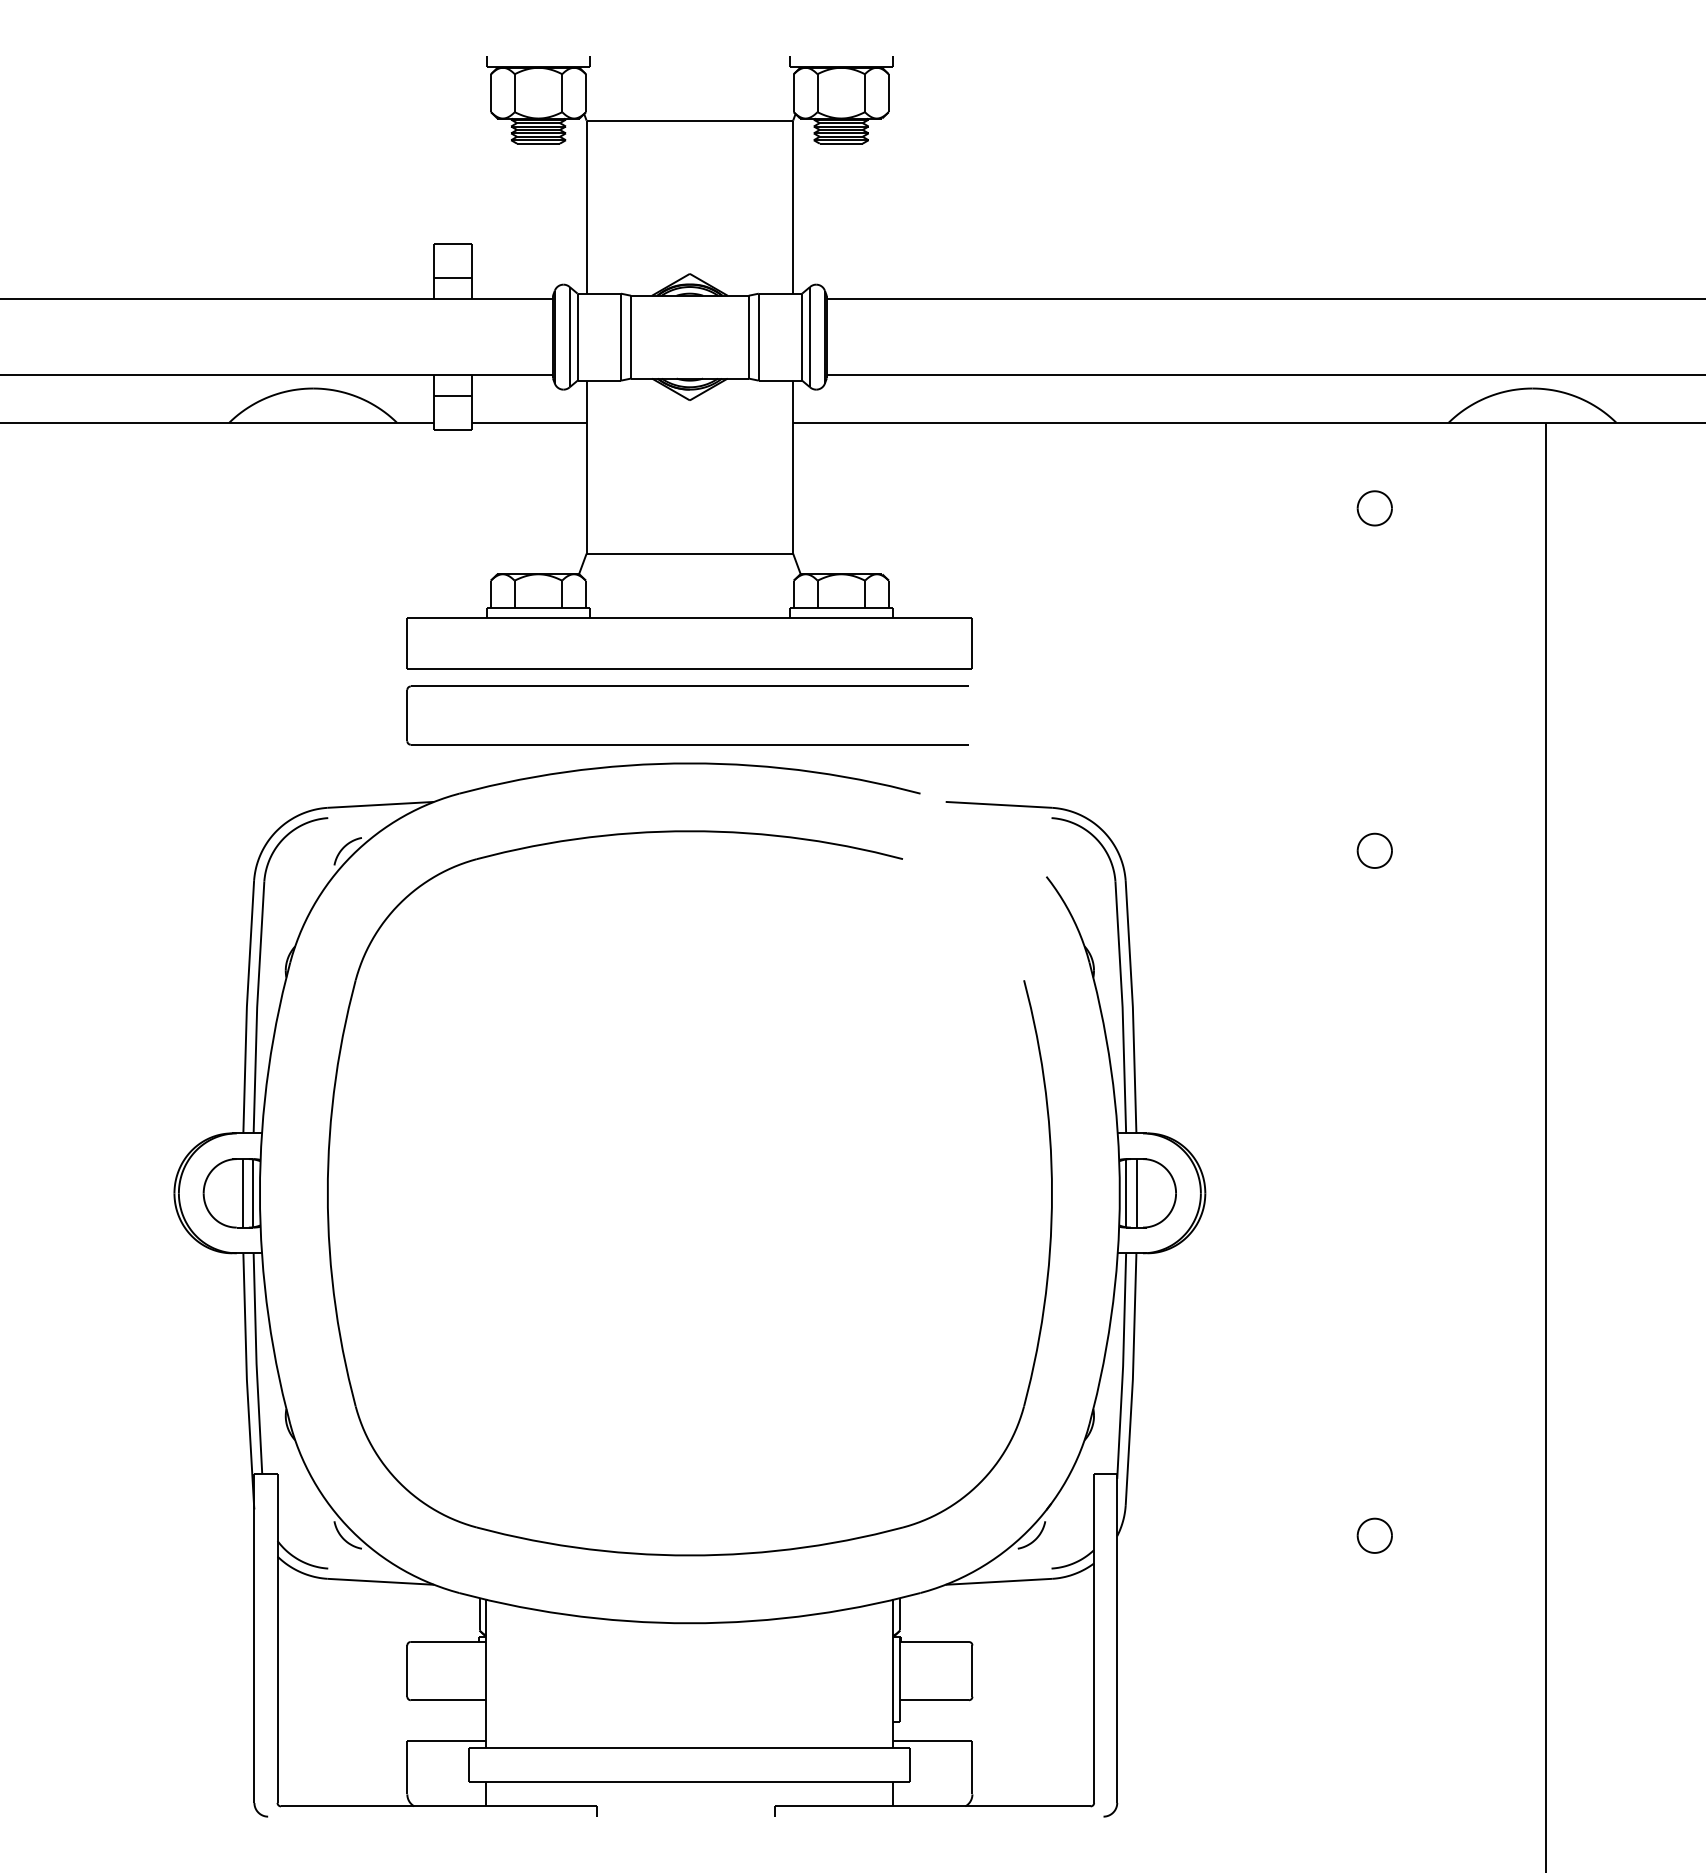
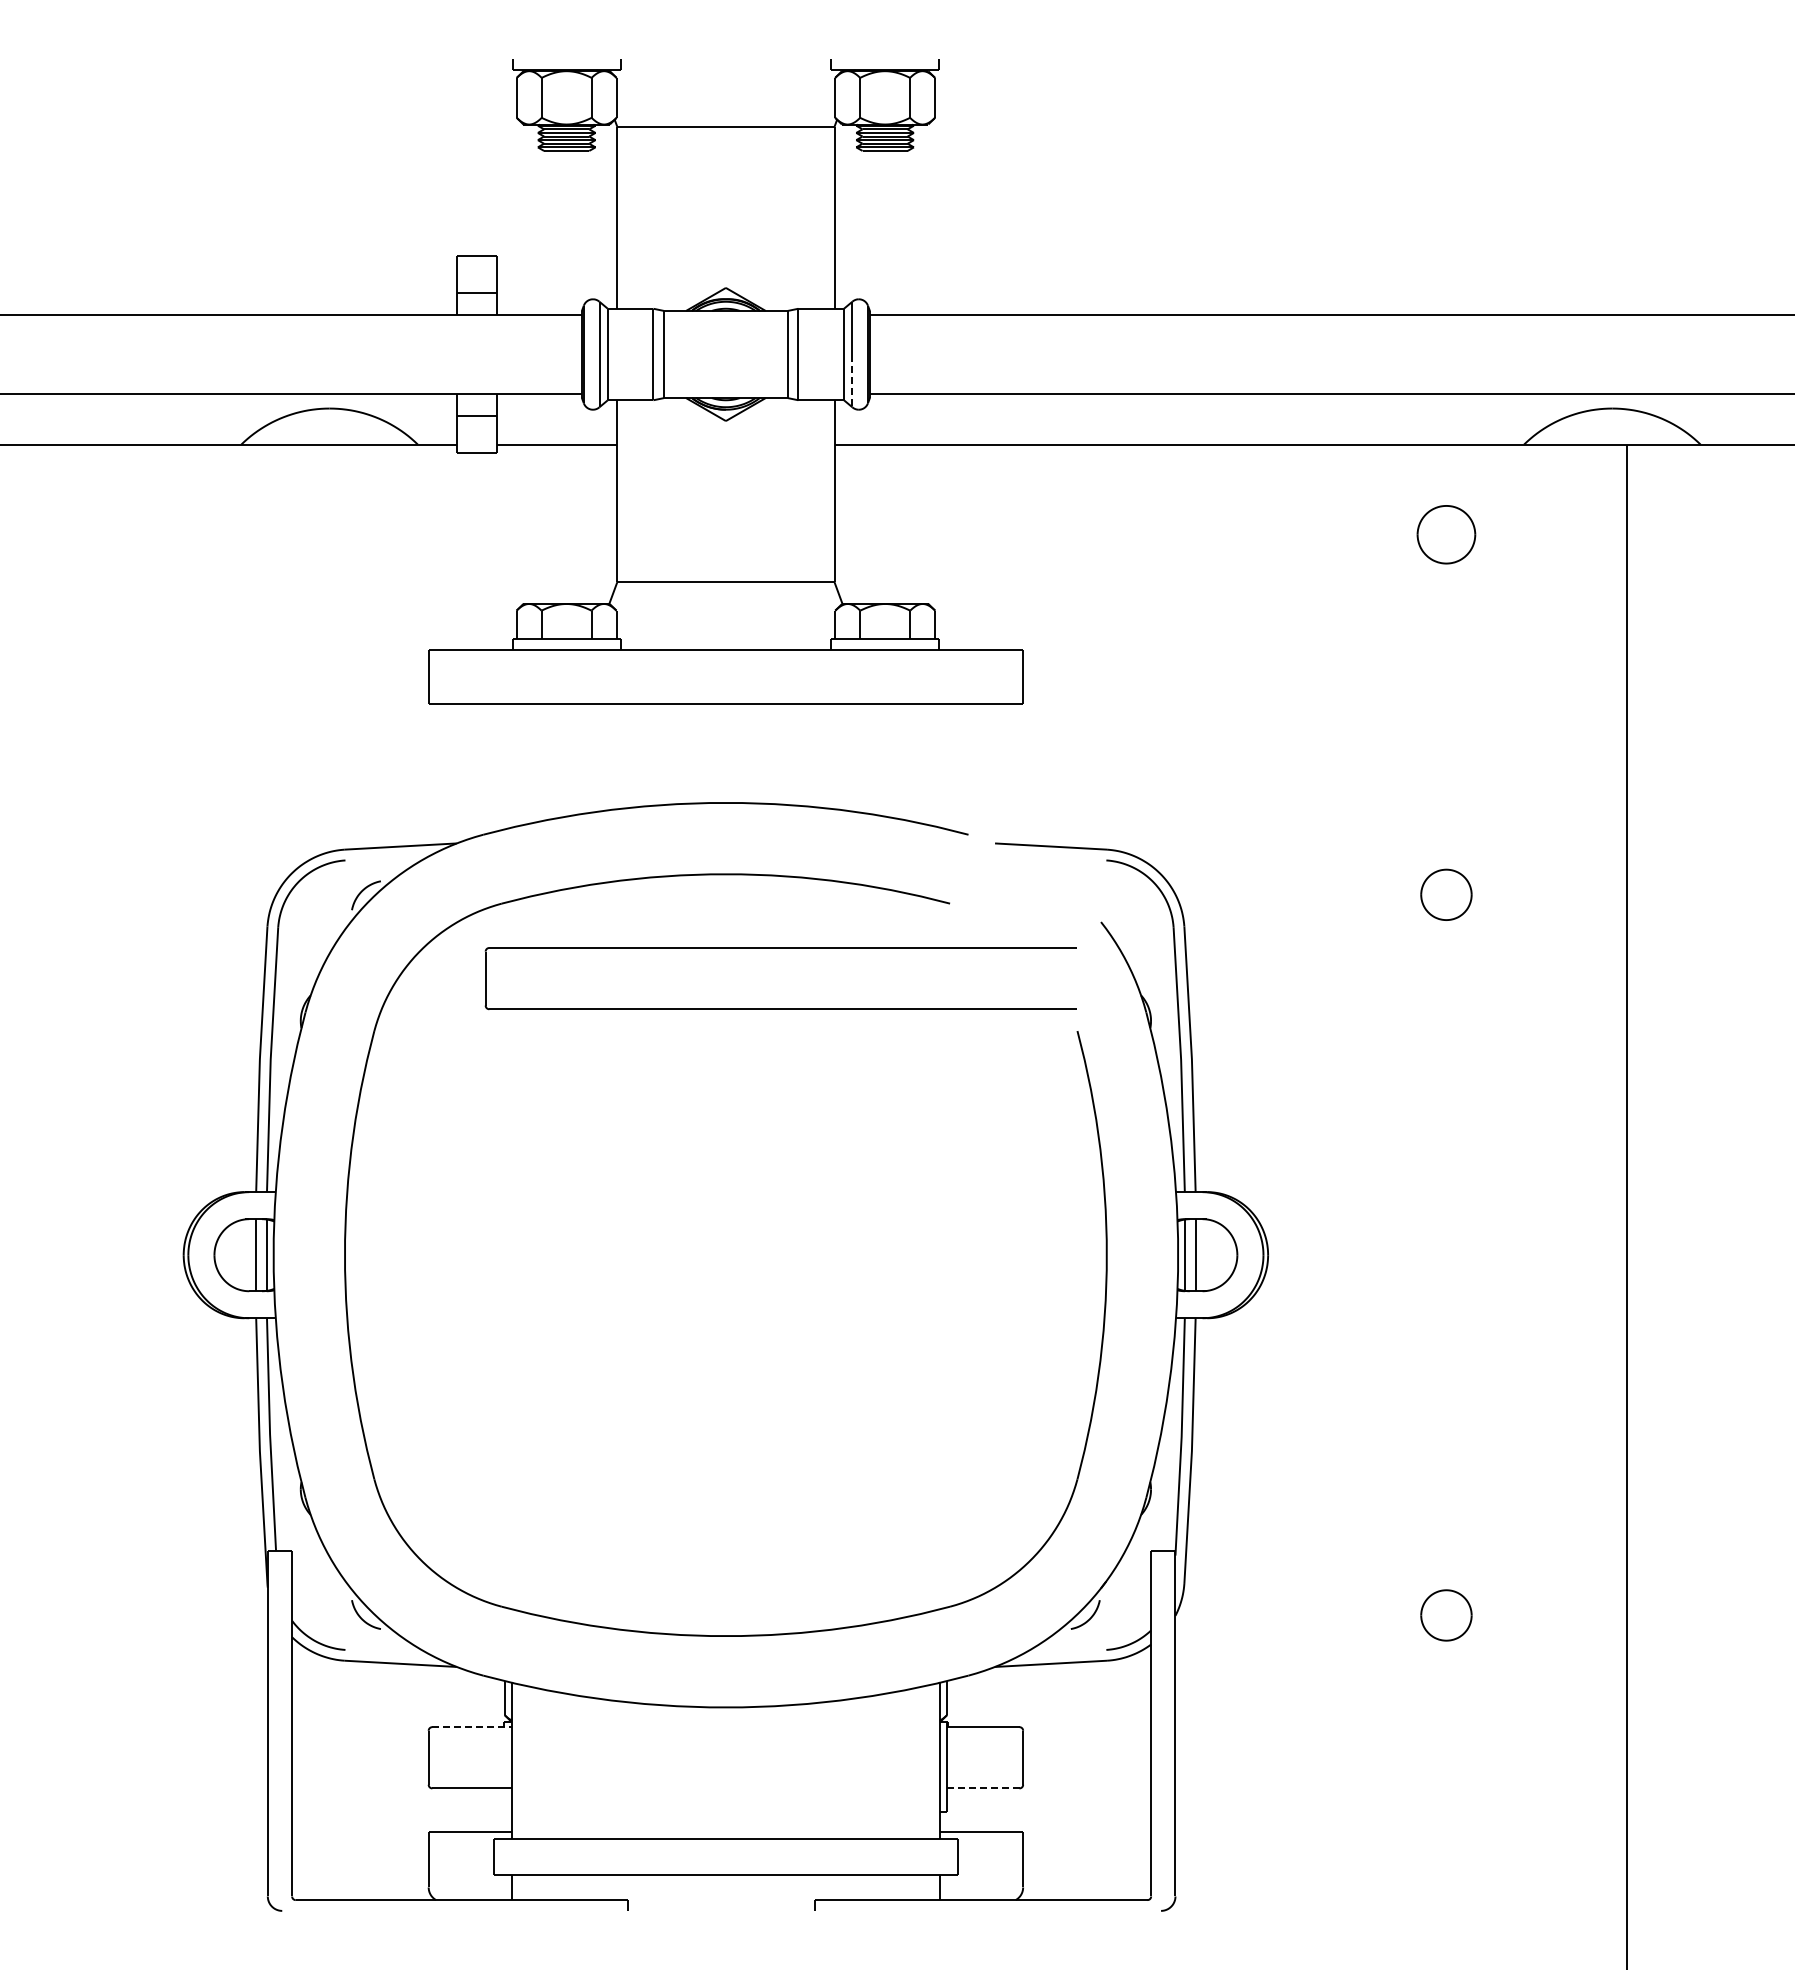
line: (810, 362) -> (852, 381), solid -> dashed
part: (1374, 508) -> (1446, 534), size x1.6
part: (687, 686) -> (780, 948), moved
part: (1374, 850) -> (1446, 894), size x1.4
part: (1374, 1535) -> (1446, 1615), size x1.4
line: (448, 1642) -> (472, 1727), solid -> dashed
line: (934, 1700) -> (983, 1788), solid -> dashed

